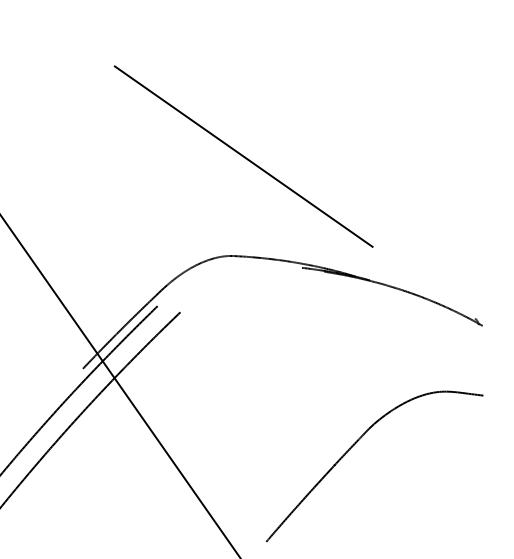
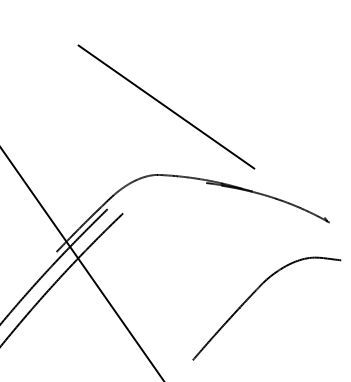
curve: (355, 445) -> (253, 294), moved

